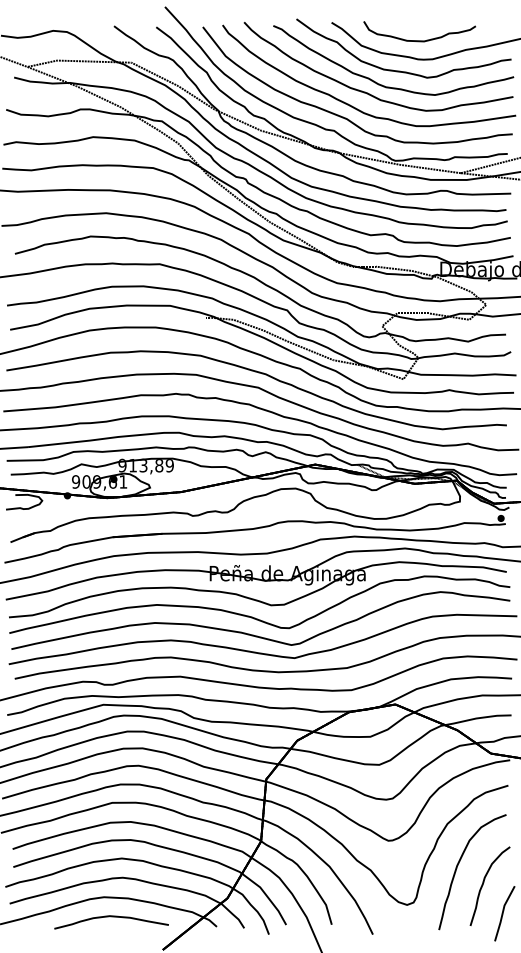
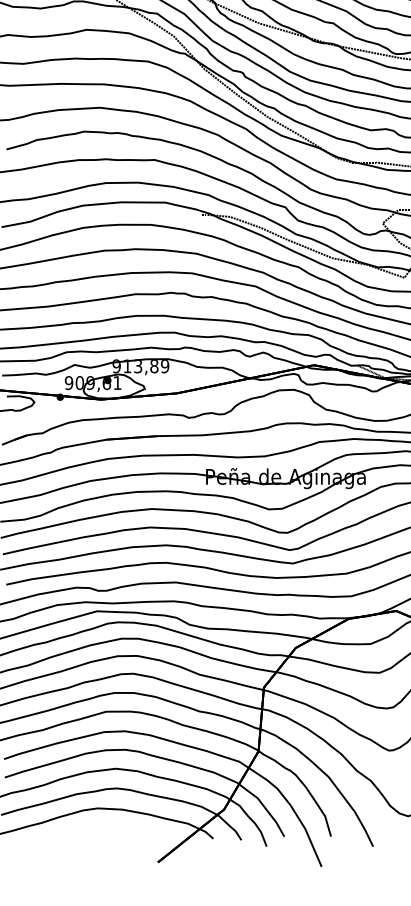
part: (111, 922) -> (105, 834), removed

